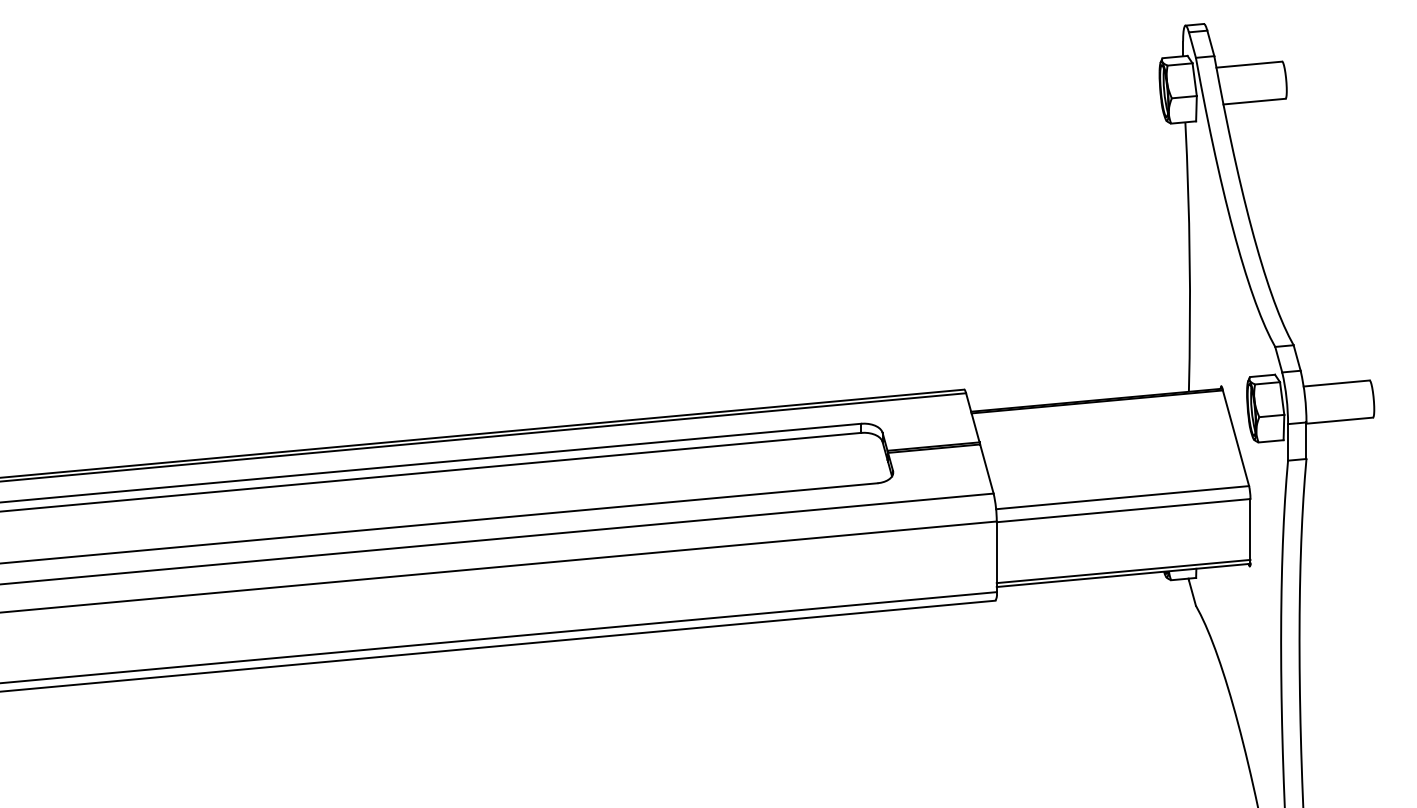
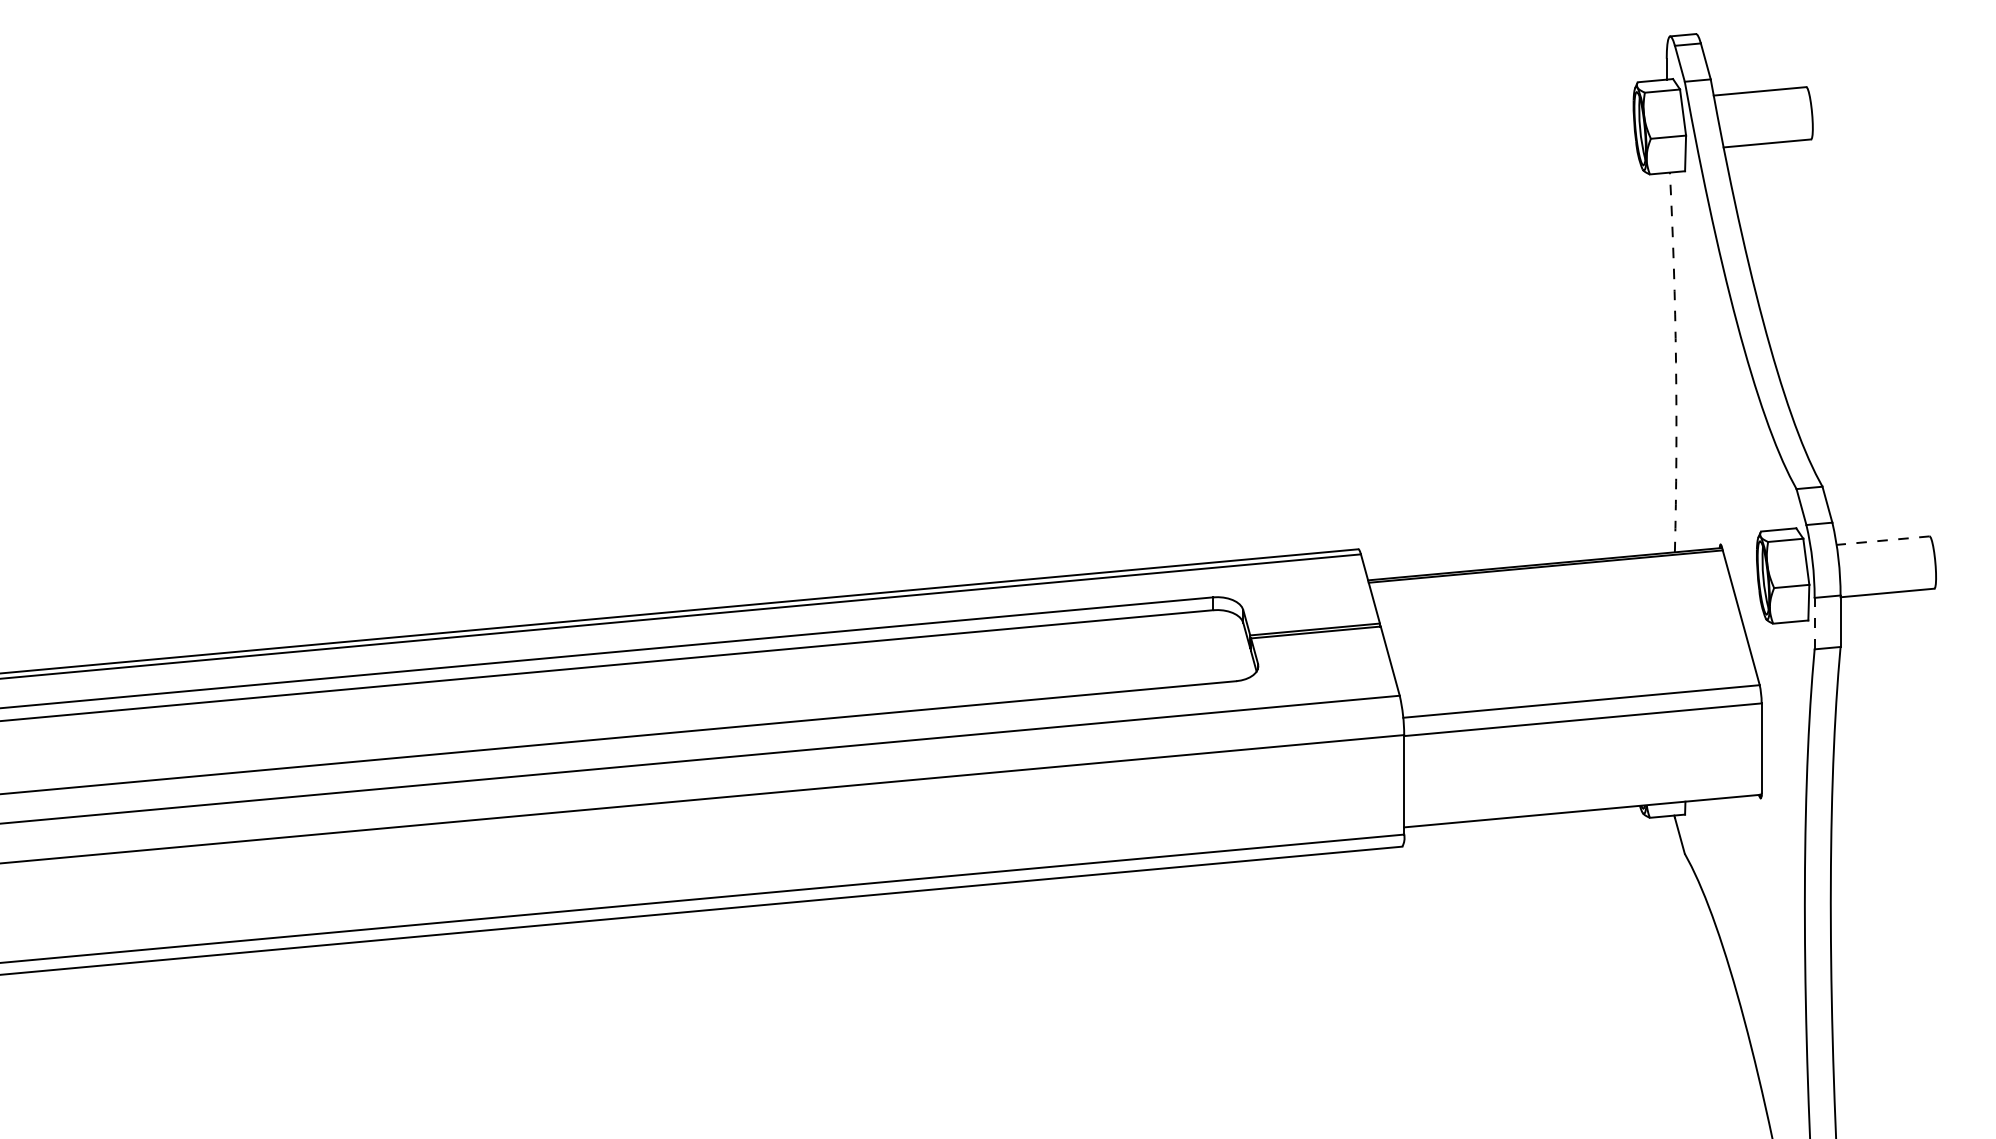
arc: (1190, 257) -> (1676, 362), solid -> dashed
line: (1336, 383) -> (1883, 540), solid -> dashed
line: (1287, 442) -> (1814, 623), solid -> dashed
line: (1123, 571) -> (1582, 805), removed

